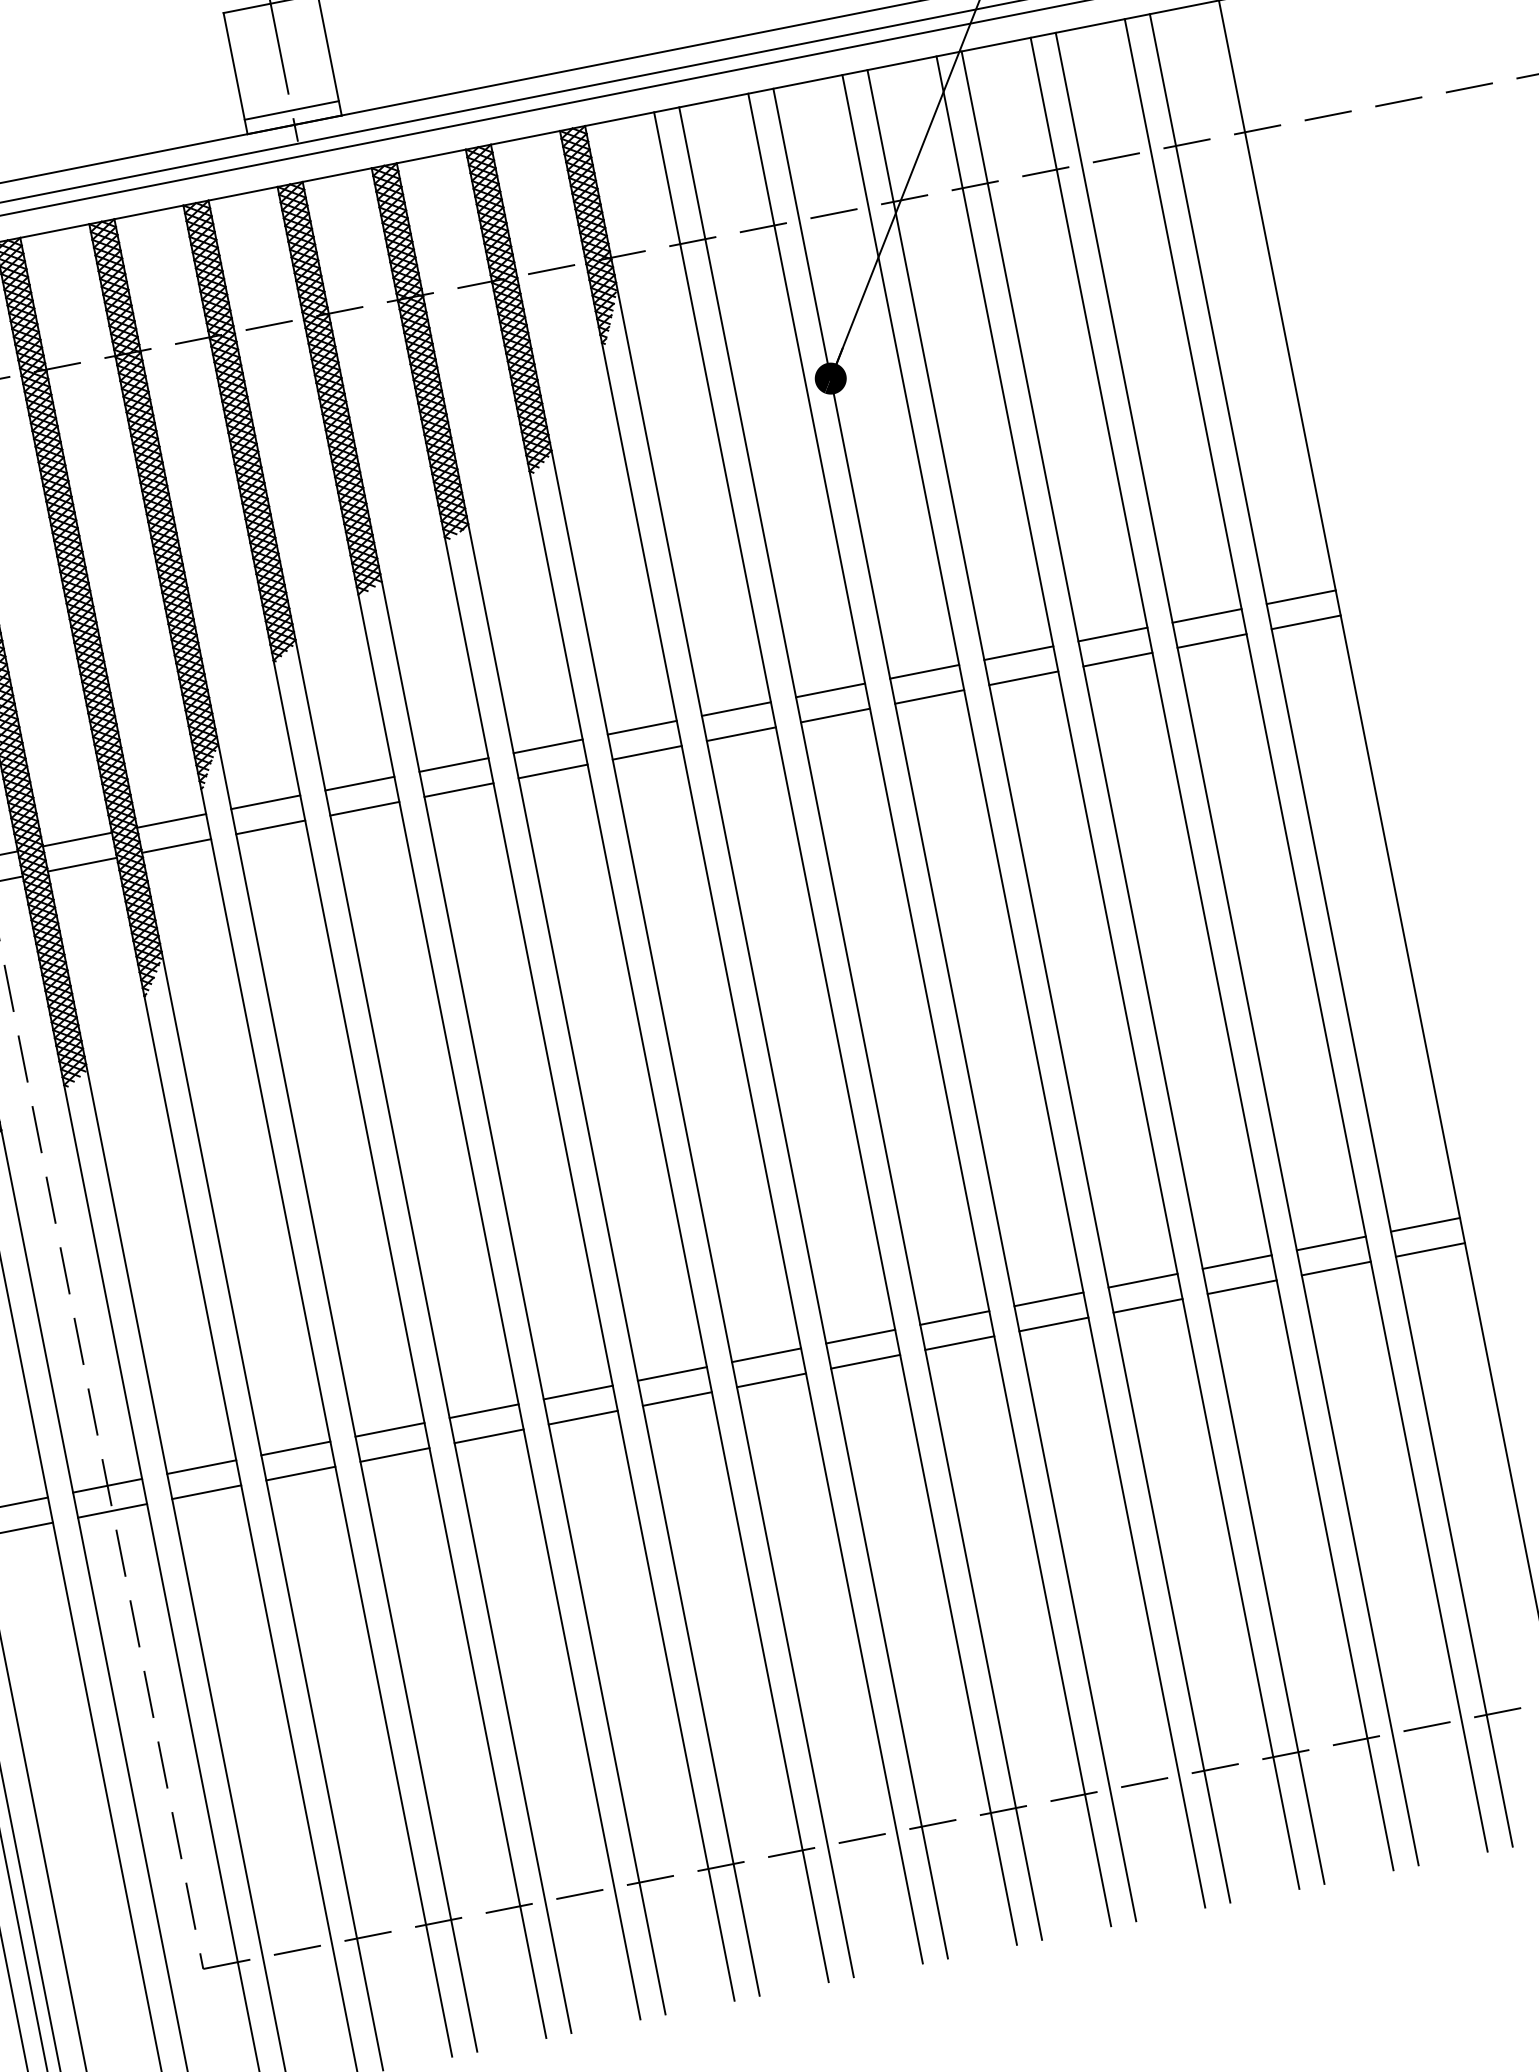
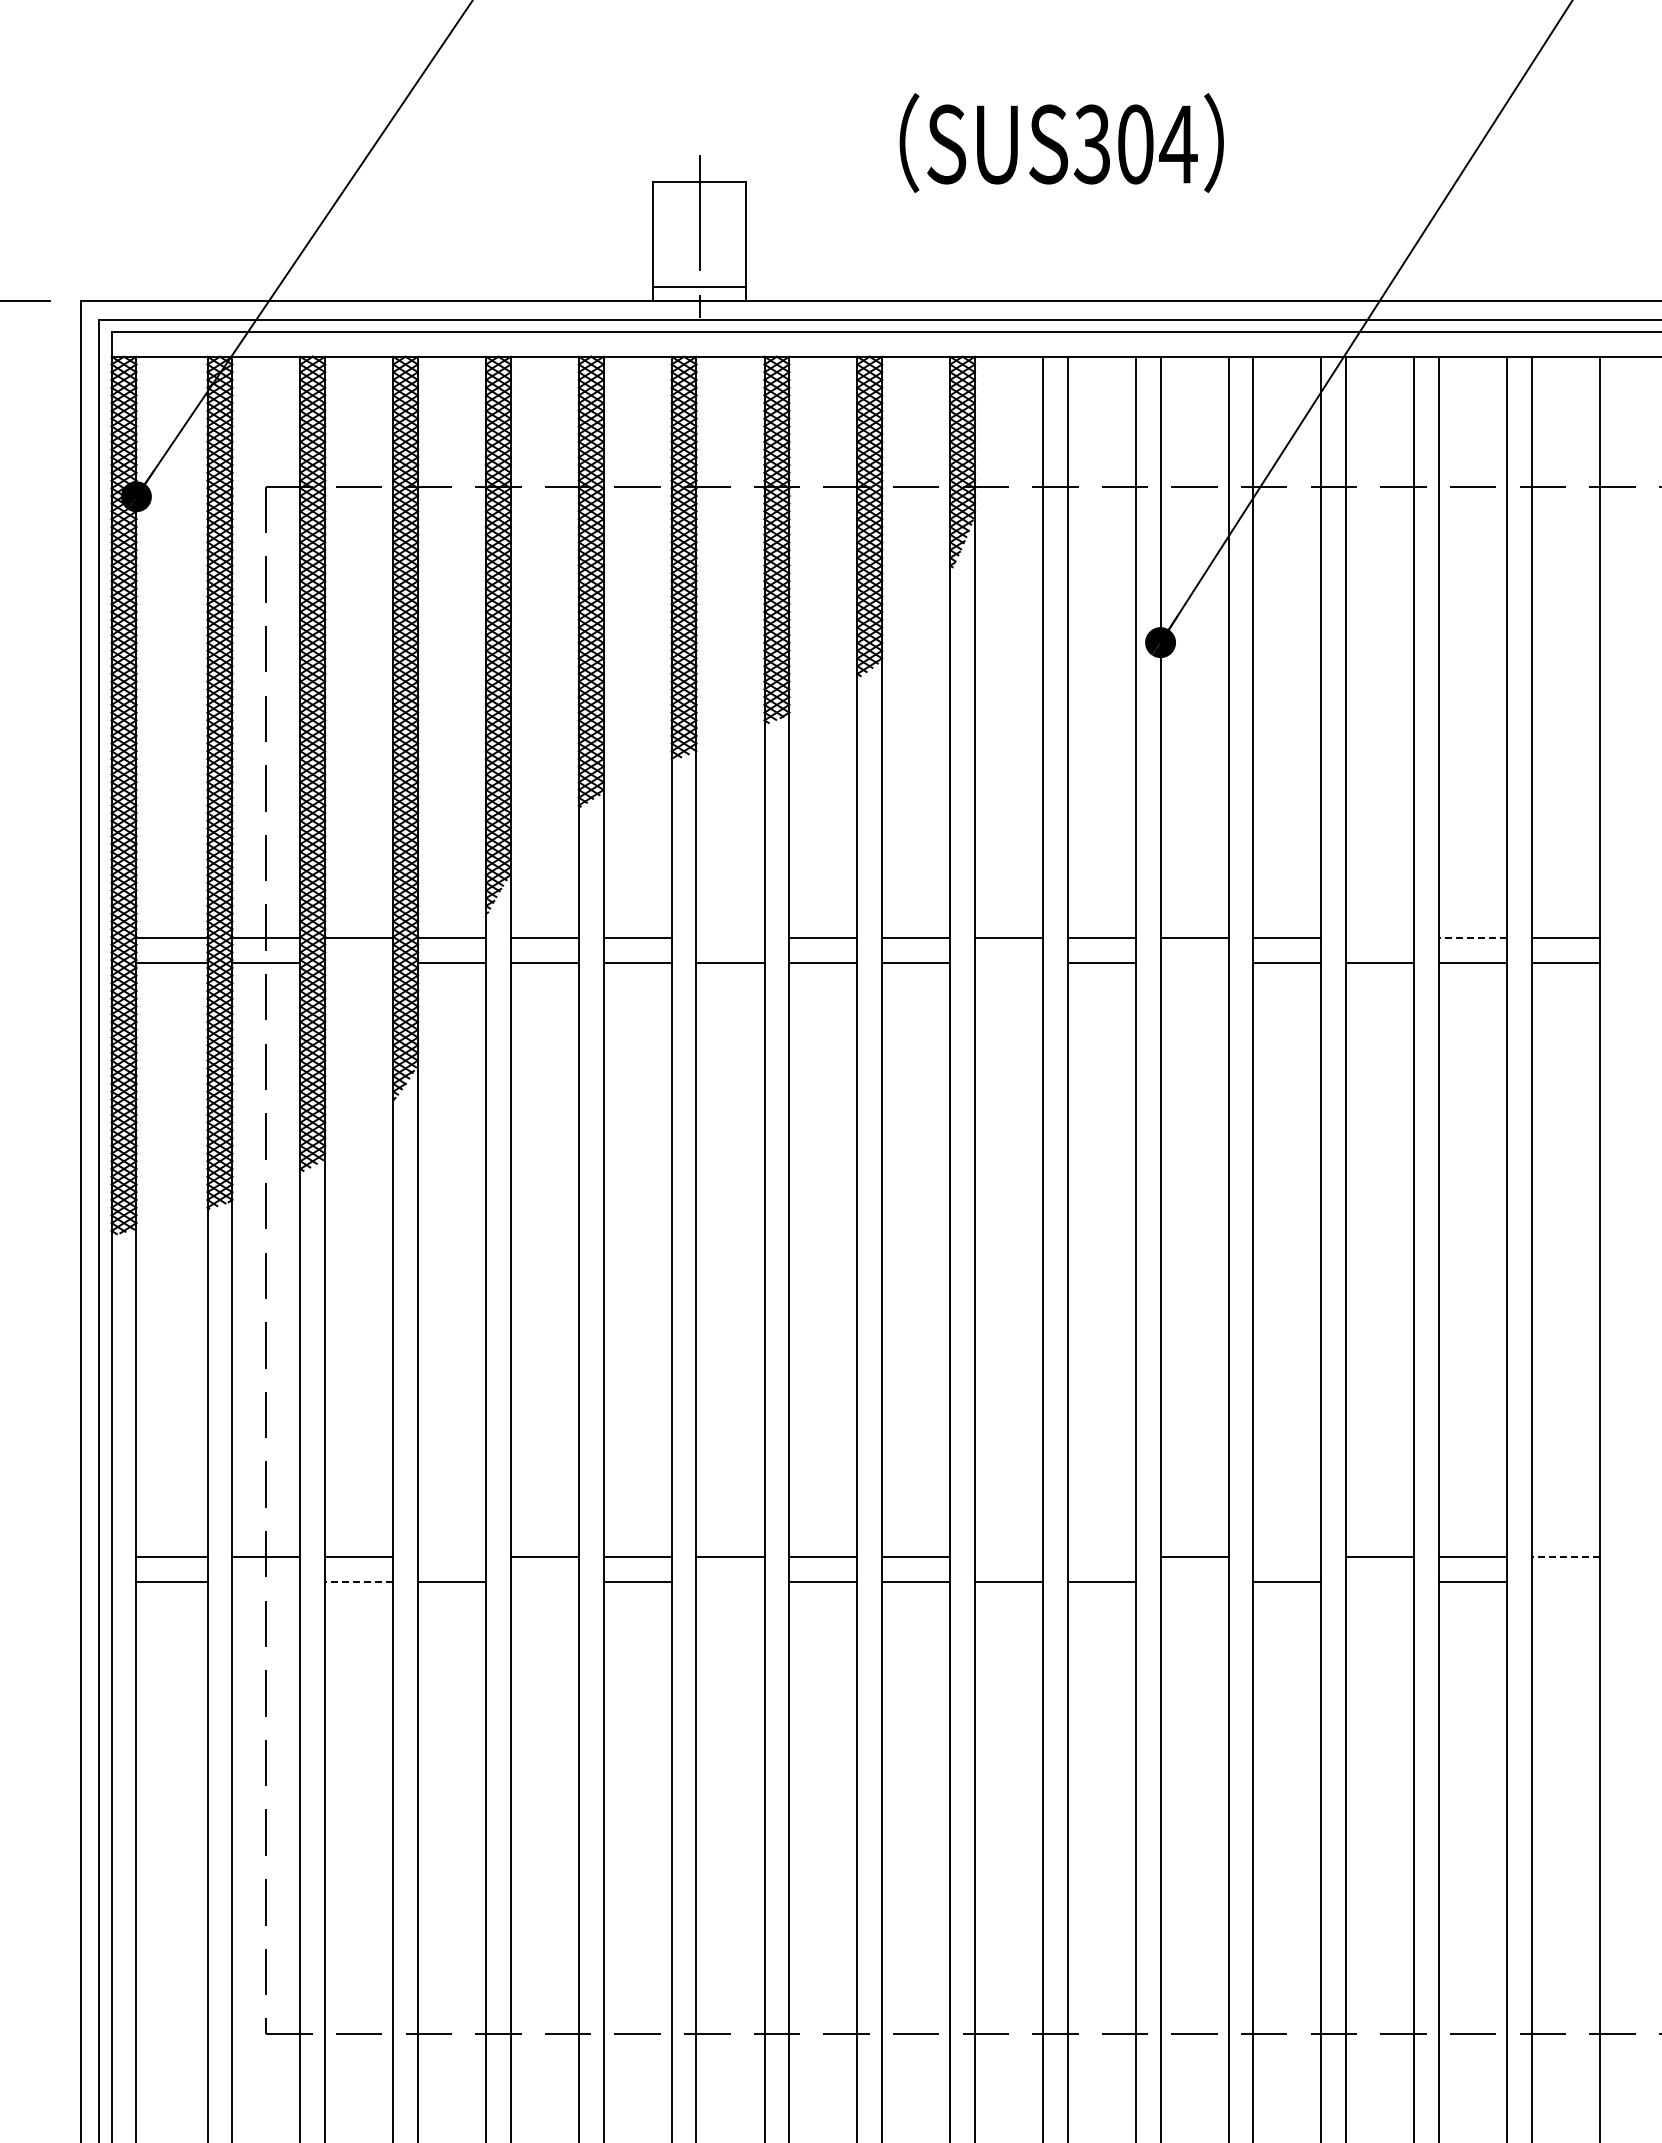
line: (1206, 616) -> (1472, 938), solid -> dashed
line: (1113, 634) -> (1380, 938), removed
line: (929, 697) -> (1194, 963), removed
line: (740, 734) -> (1008, 963), removed
line: (454, 765) -> (730, 938), removed
line: (82, 864) -> (359, 963), removed
line: (1425, 1225) -> (1565, 1557), solid -> dashed
line: (1430, 1250) -> (1565, 1582), removed
line: (1143, 1280) -> (1287, 1557), removed
line: (1242, 1287) -> (1380, 1582), removed
line: (954, 1318) -> (1101, 1557), removed
line: (1053, 1324) -> (1194, 1582), removed
line: (860, 1336) -> (1008, 1557), removed
line: (583, 1418) -> (730, 1582), removed
line: (295, 1448) -> (451, 1557), removed
line: (394, 1455) -> (544, 1582), removed
line: (206, 1492) -> (358, 1582), solid -> dashed
line: (112, 1511) -> (266, 1582), removed

